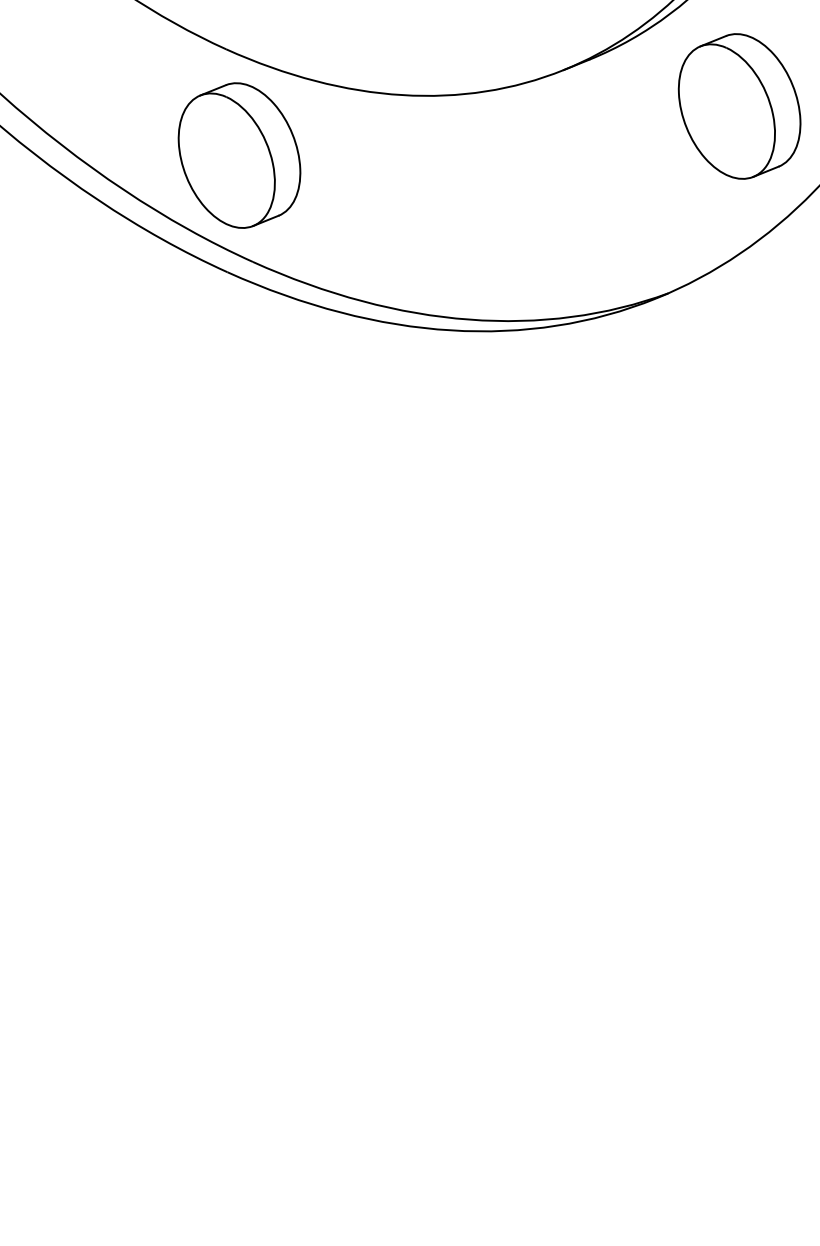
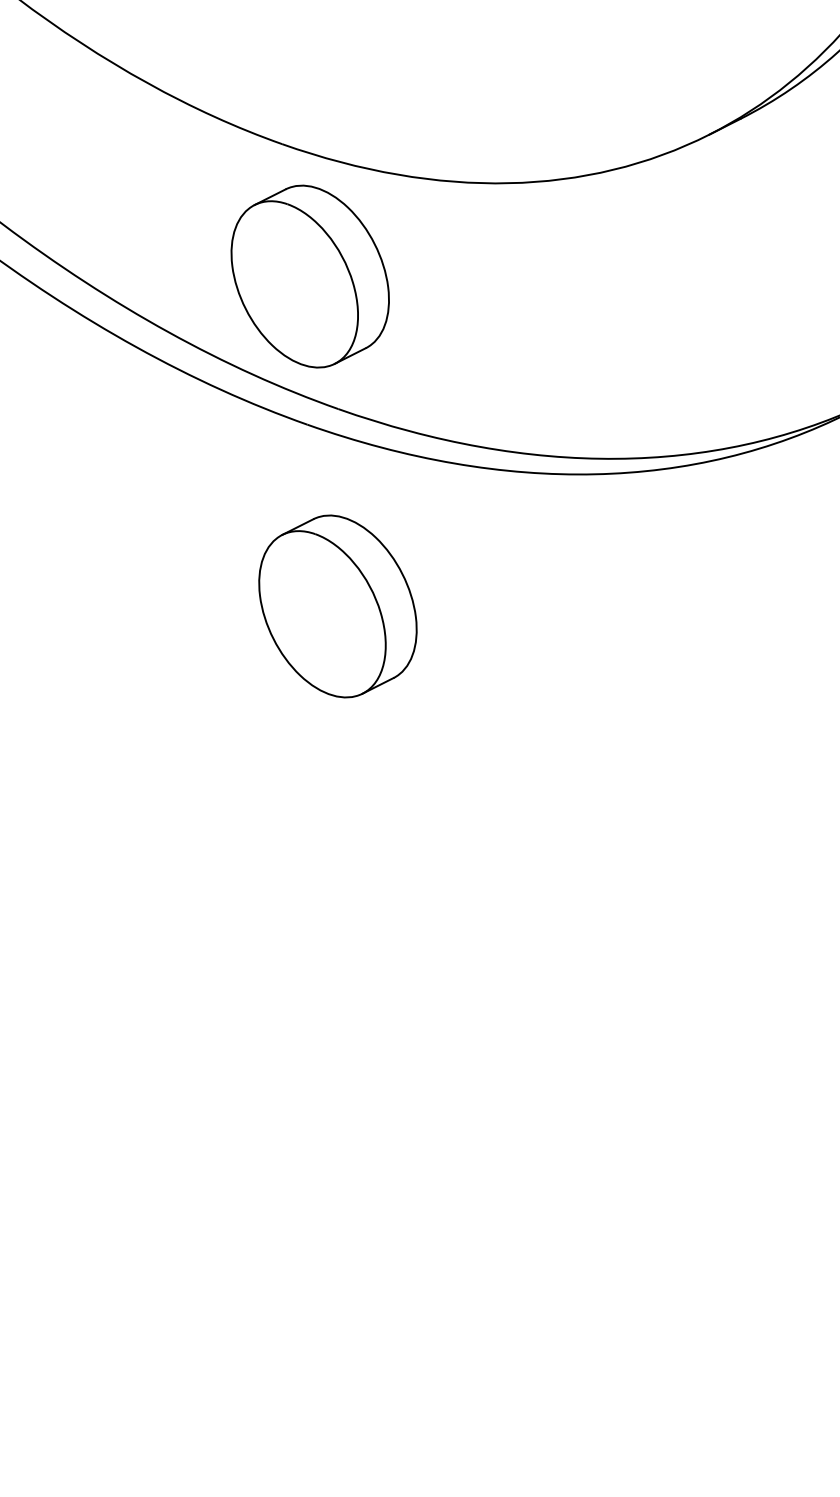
part: (239, 417) -> (337, 606), added

